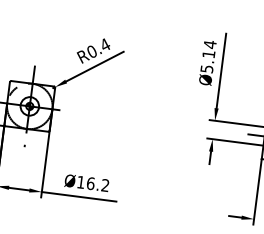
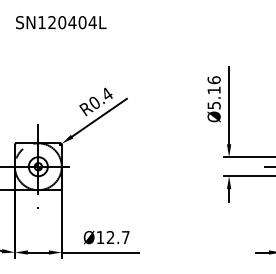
text: (209, 44) -> (213, 80), Ø5.14 -> Ø5.16
text: (97, 184) -> (117, 237), Ø16.2 -> Ø12.7

